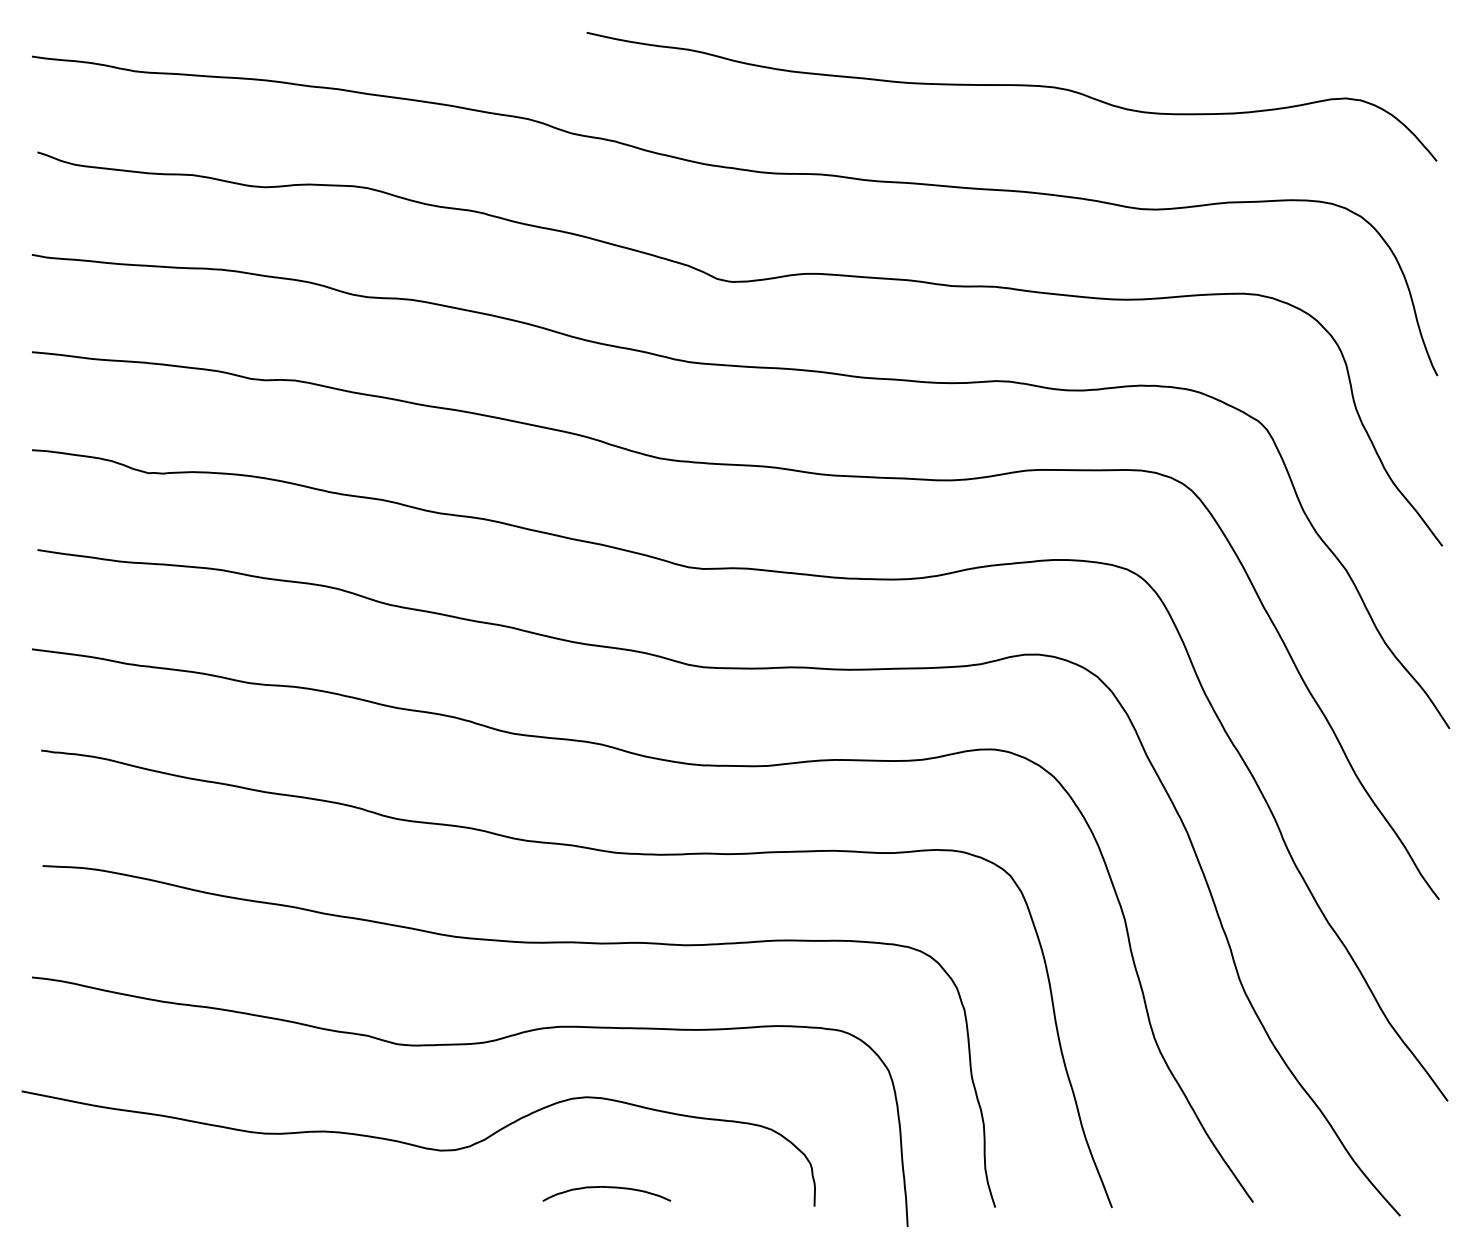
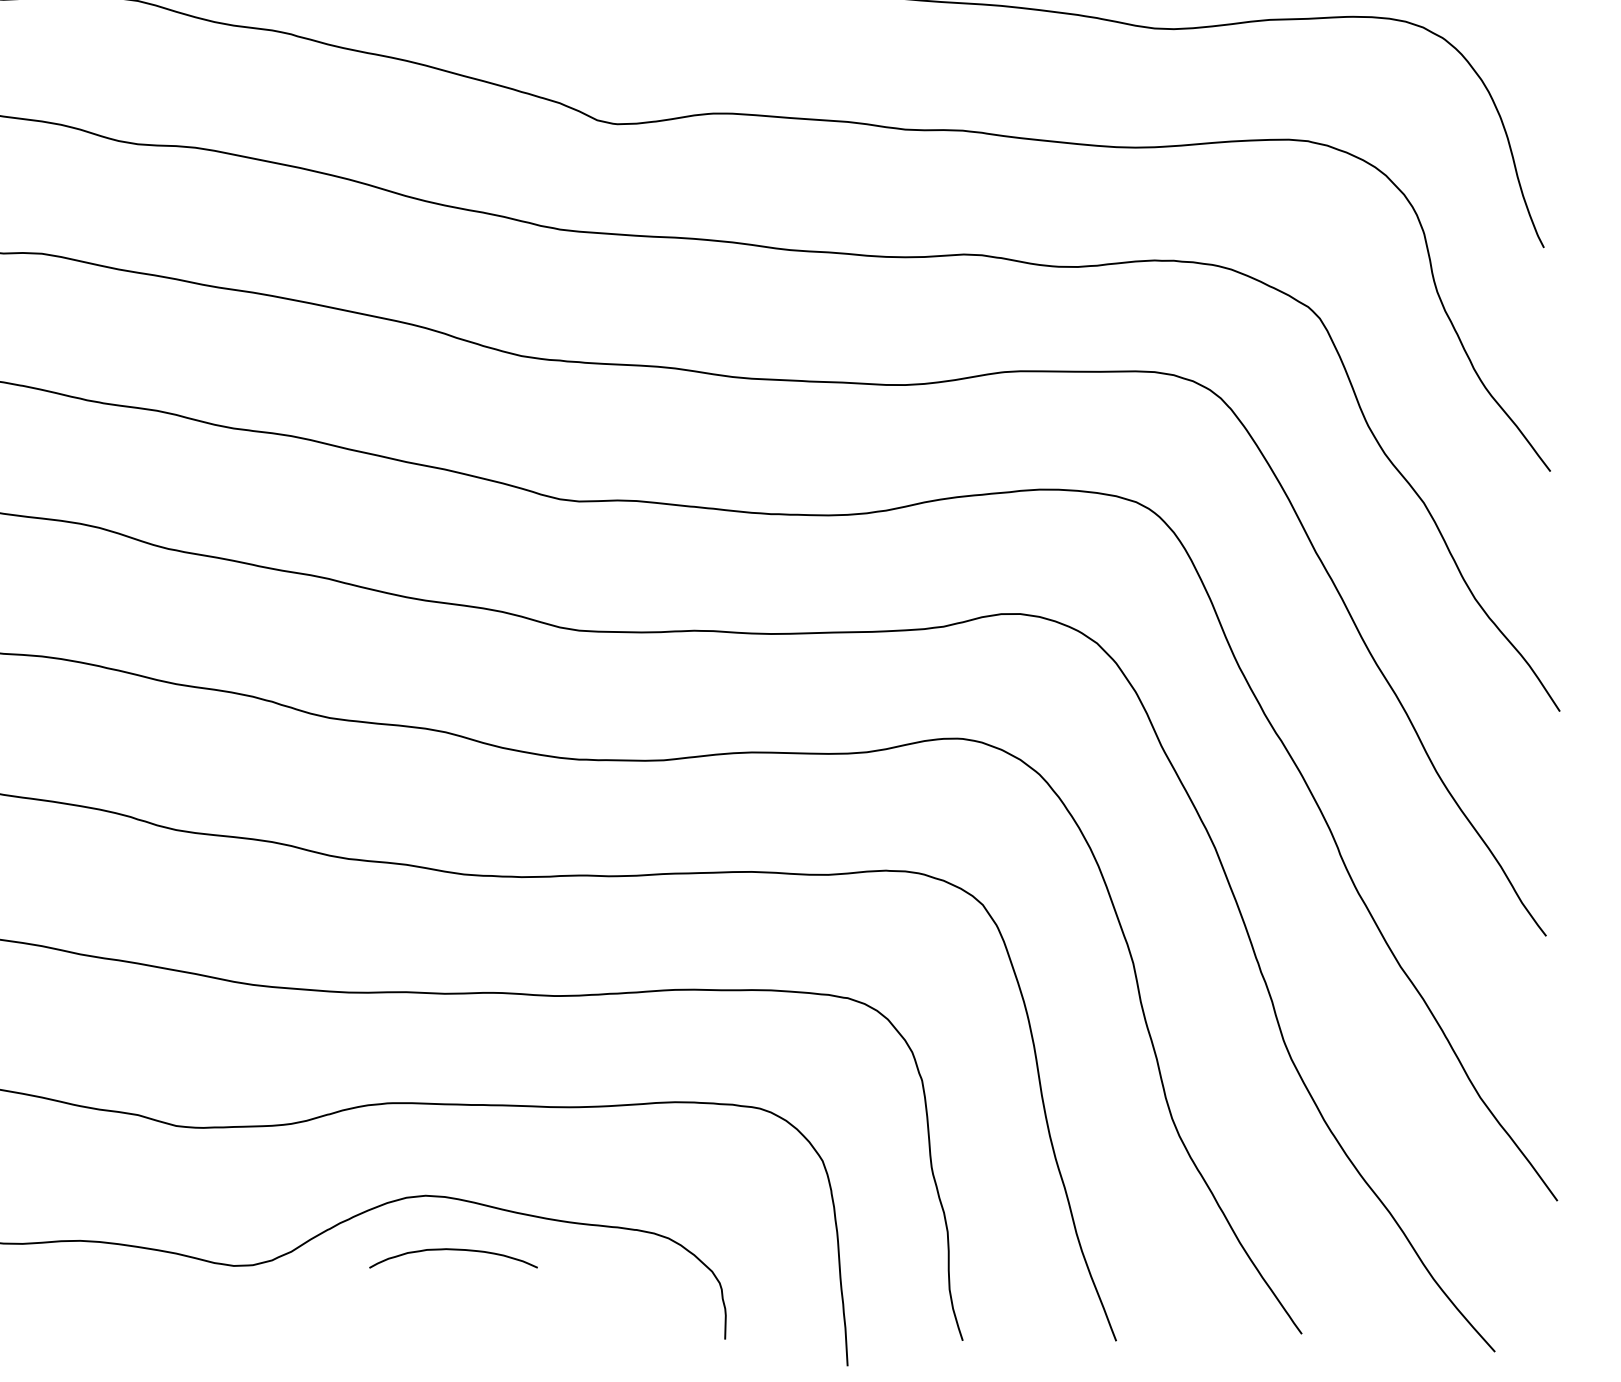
curve: (608, 1188) -> (455, 1251), moved

